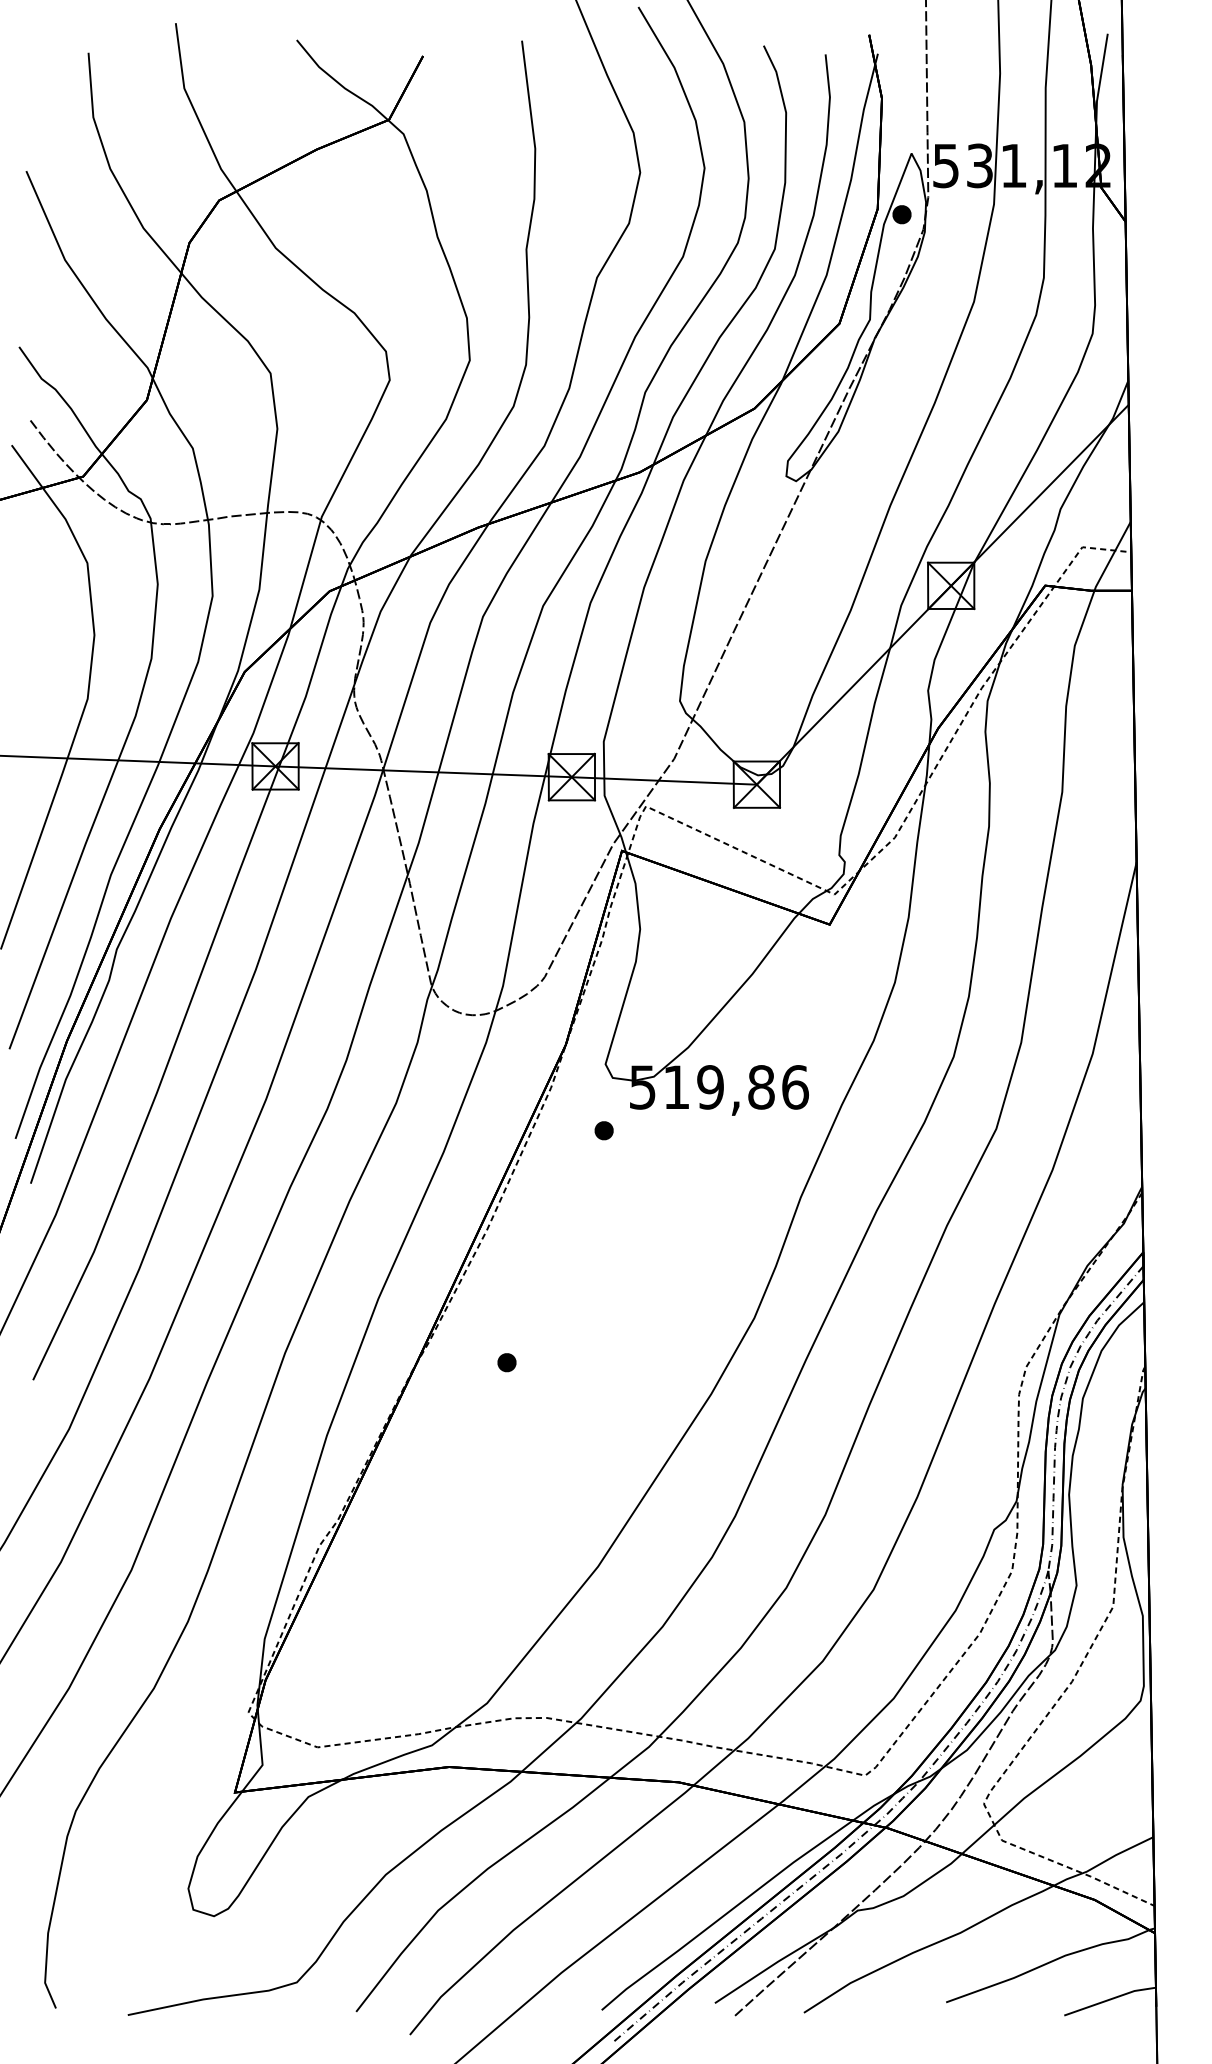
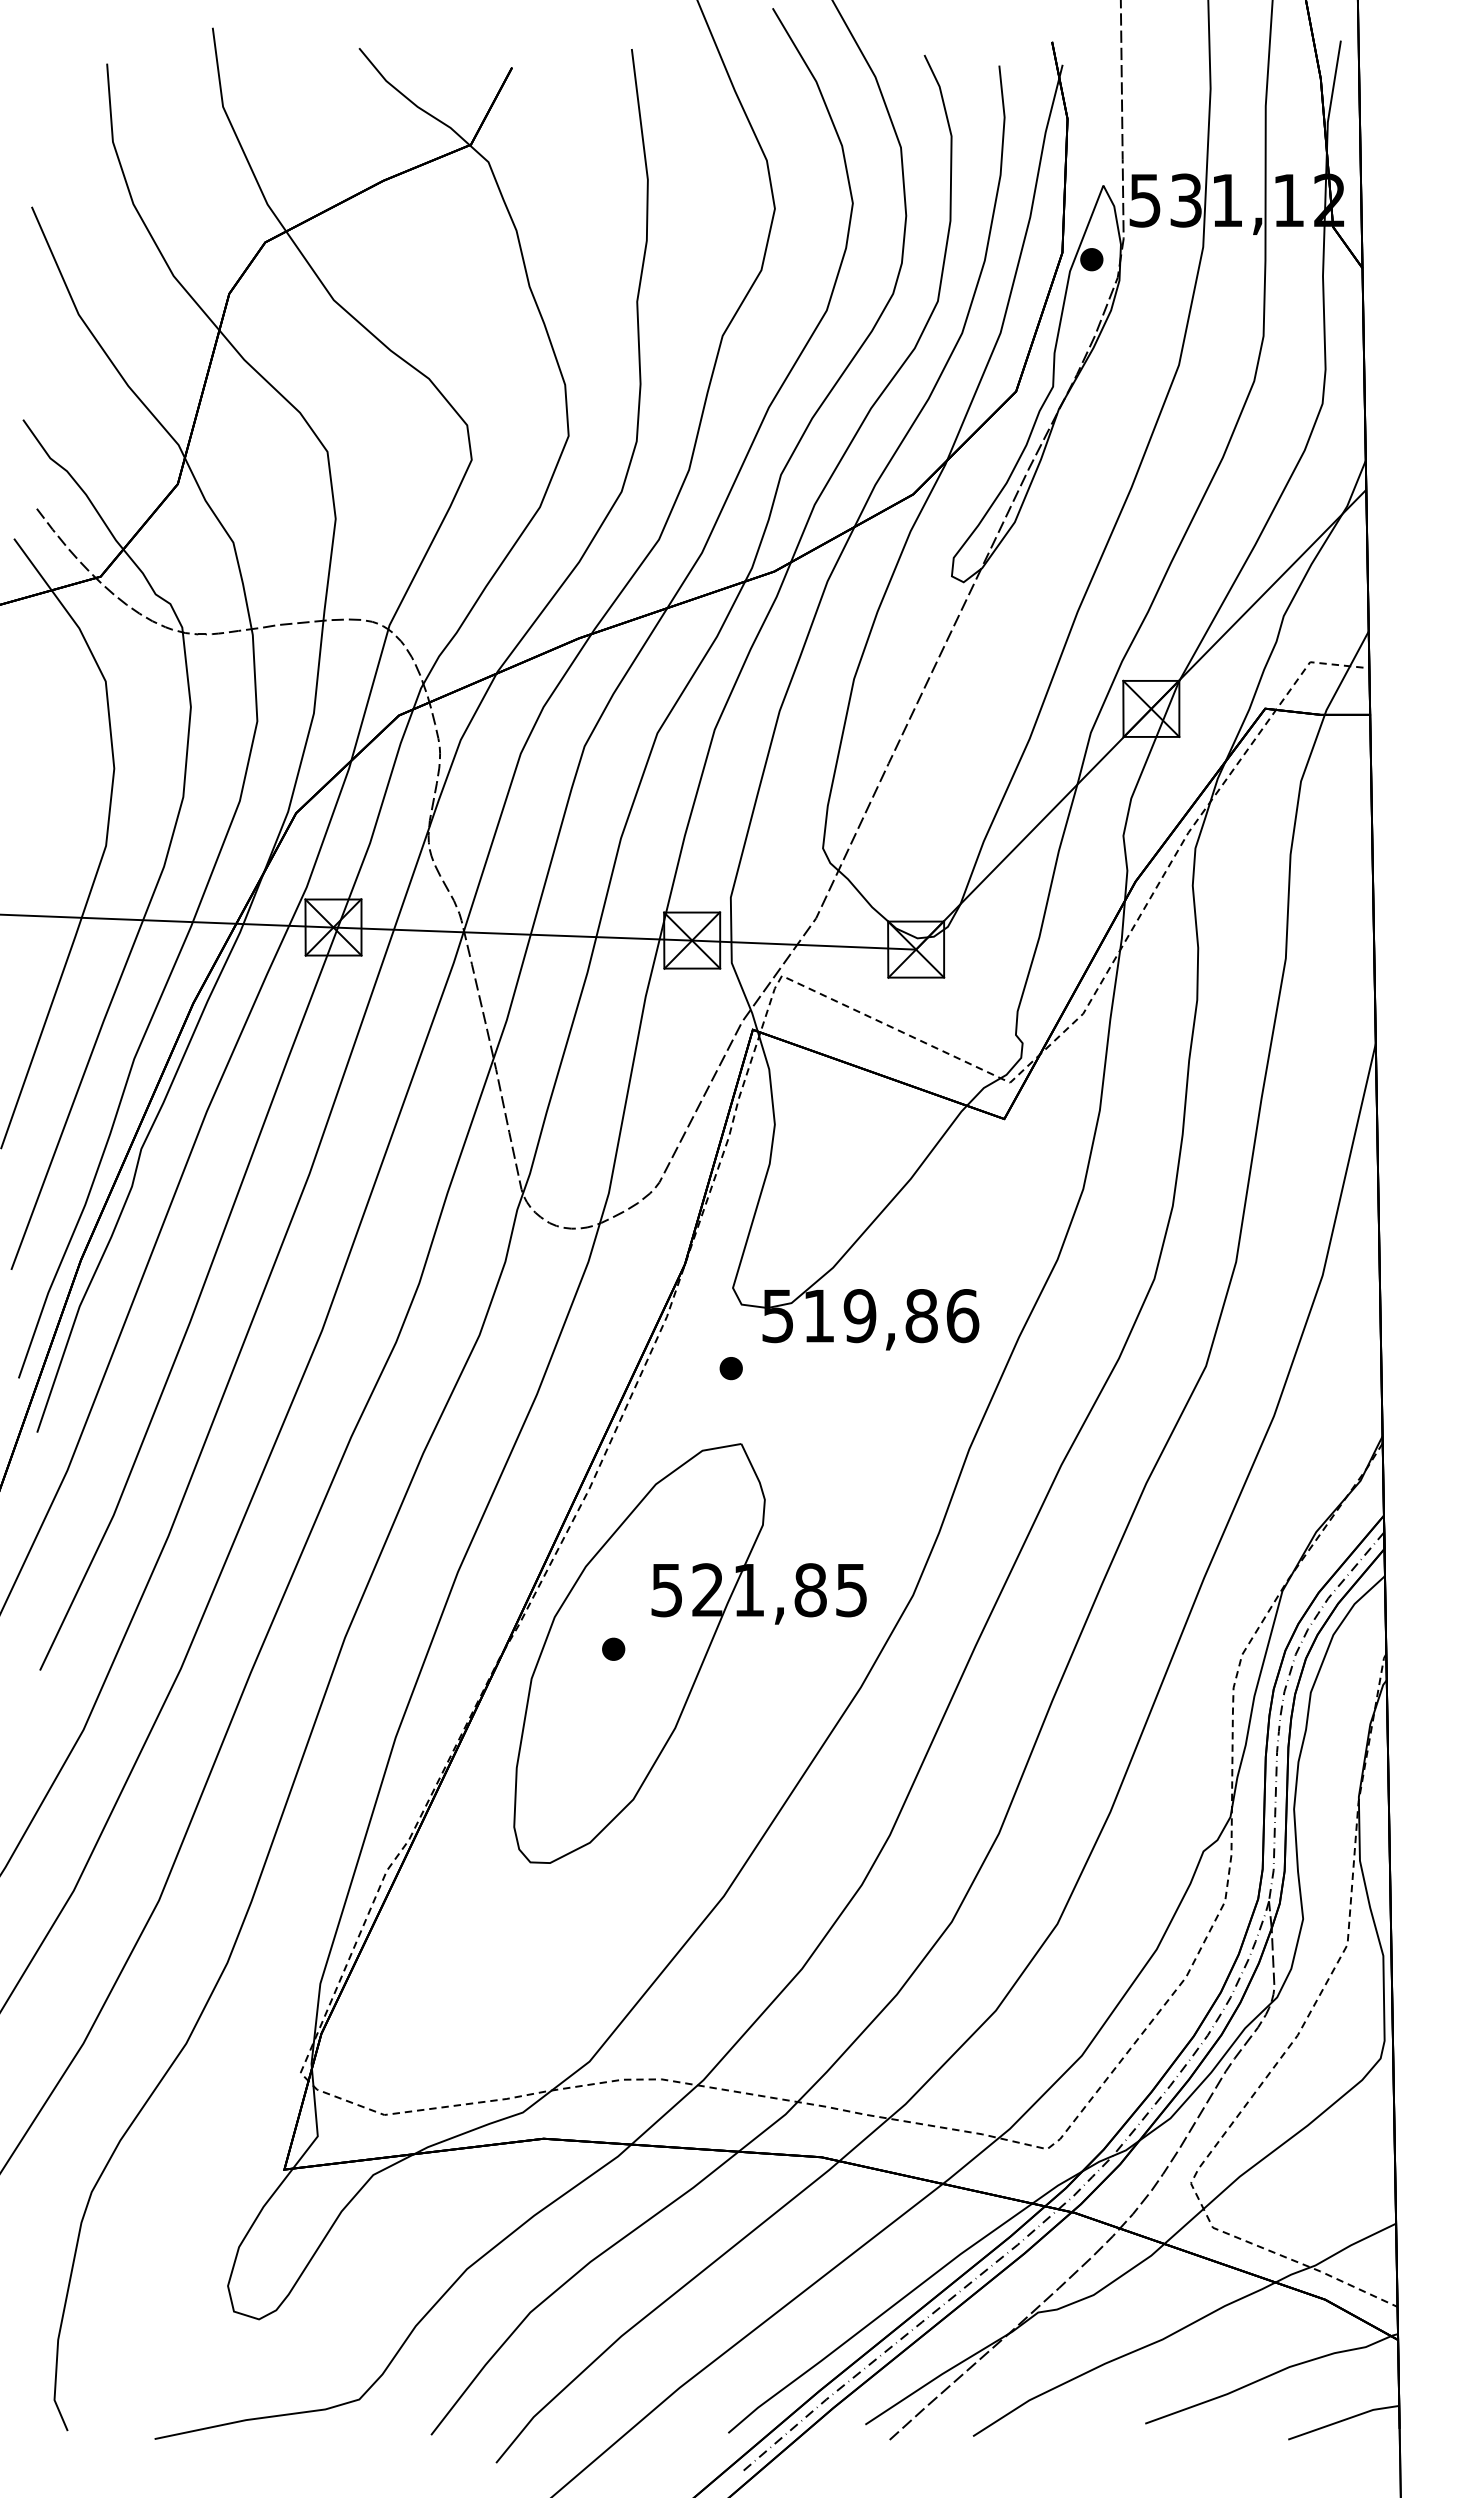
part: (569, 1366) -> (689, 1653), added

